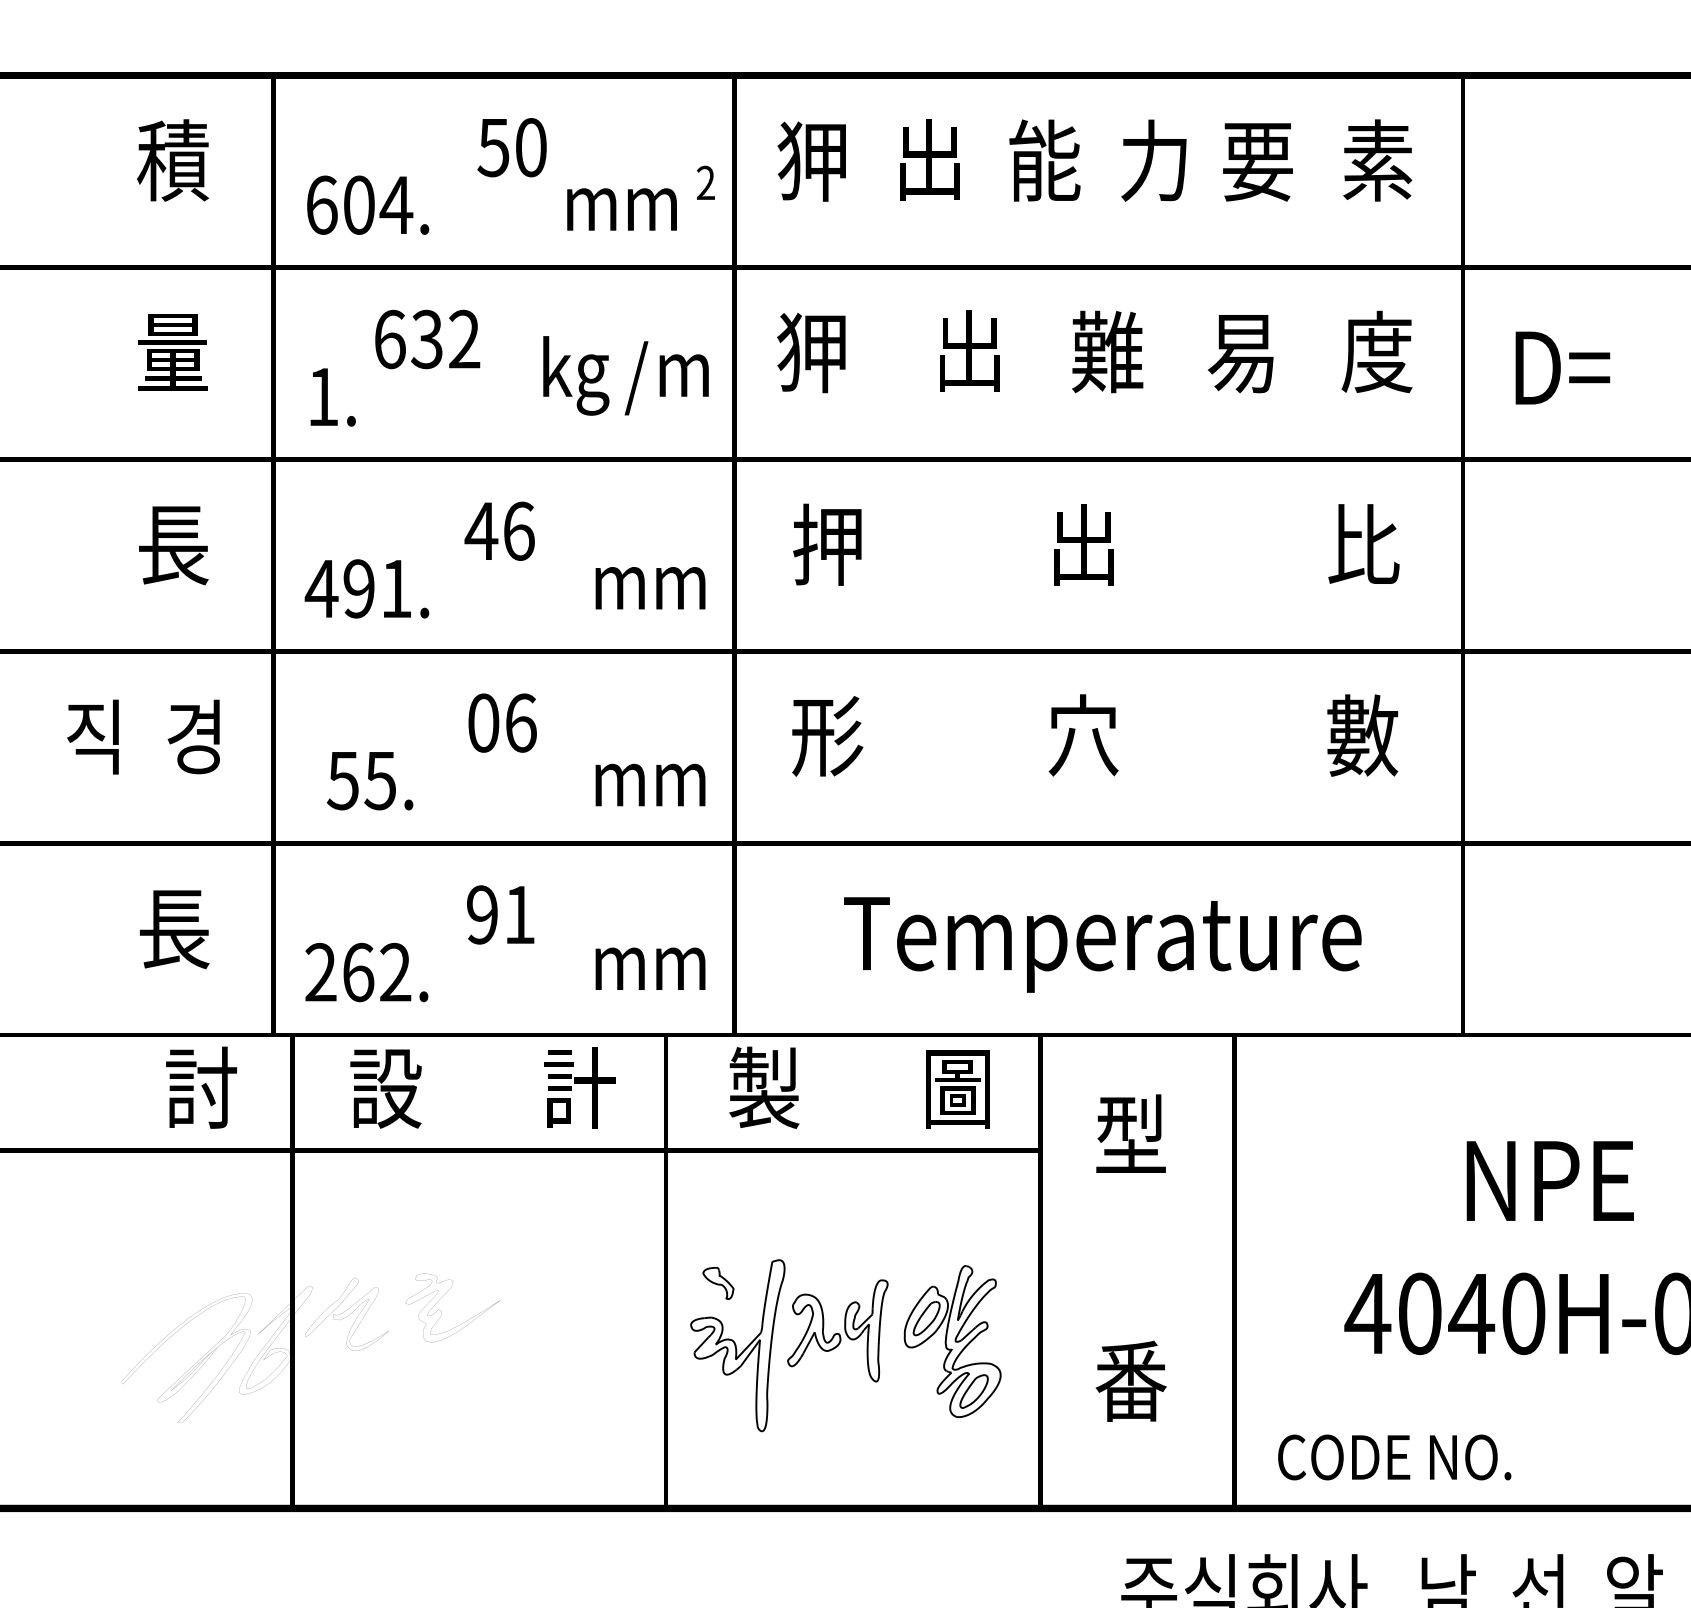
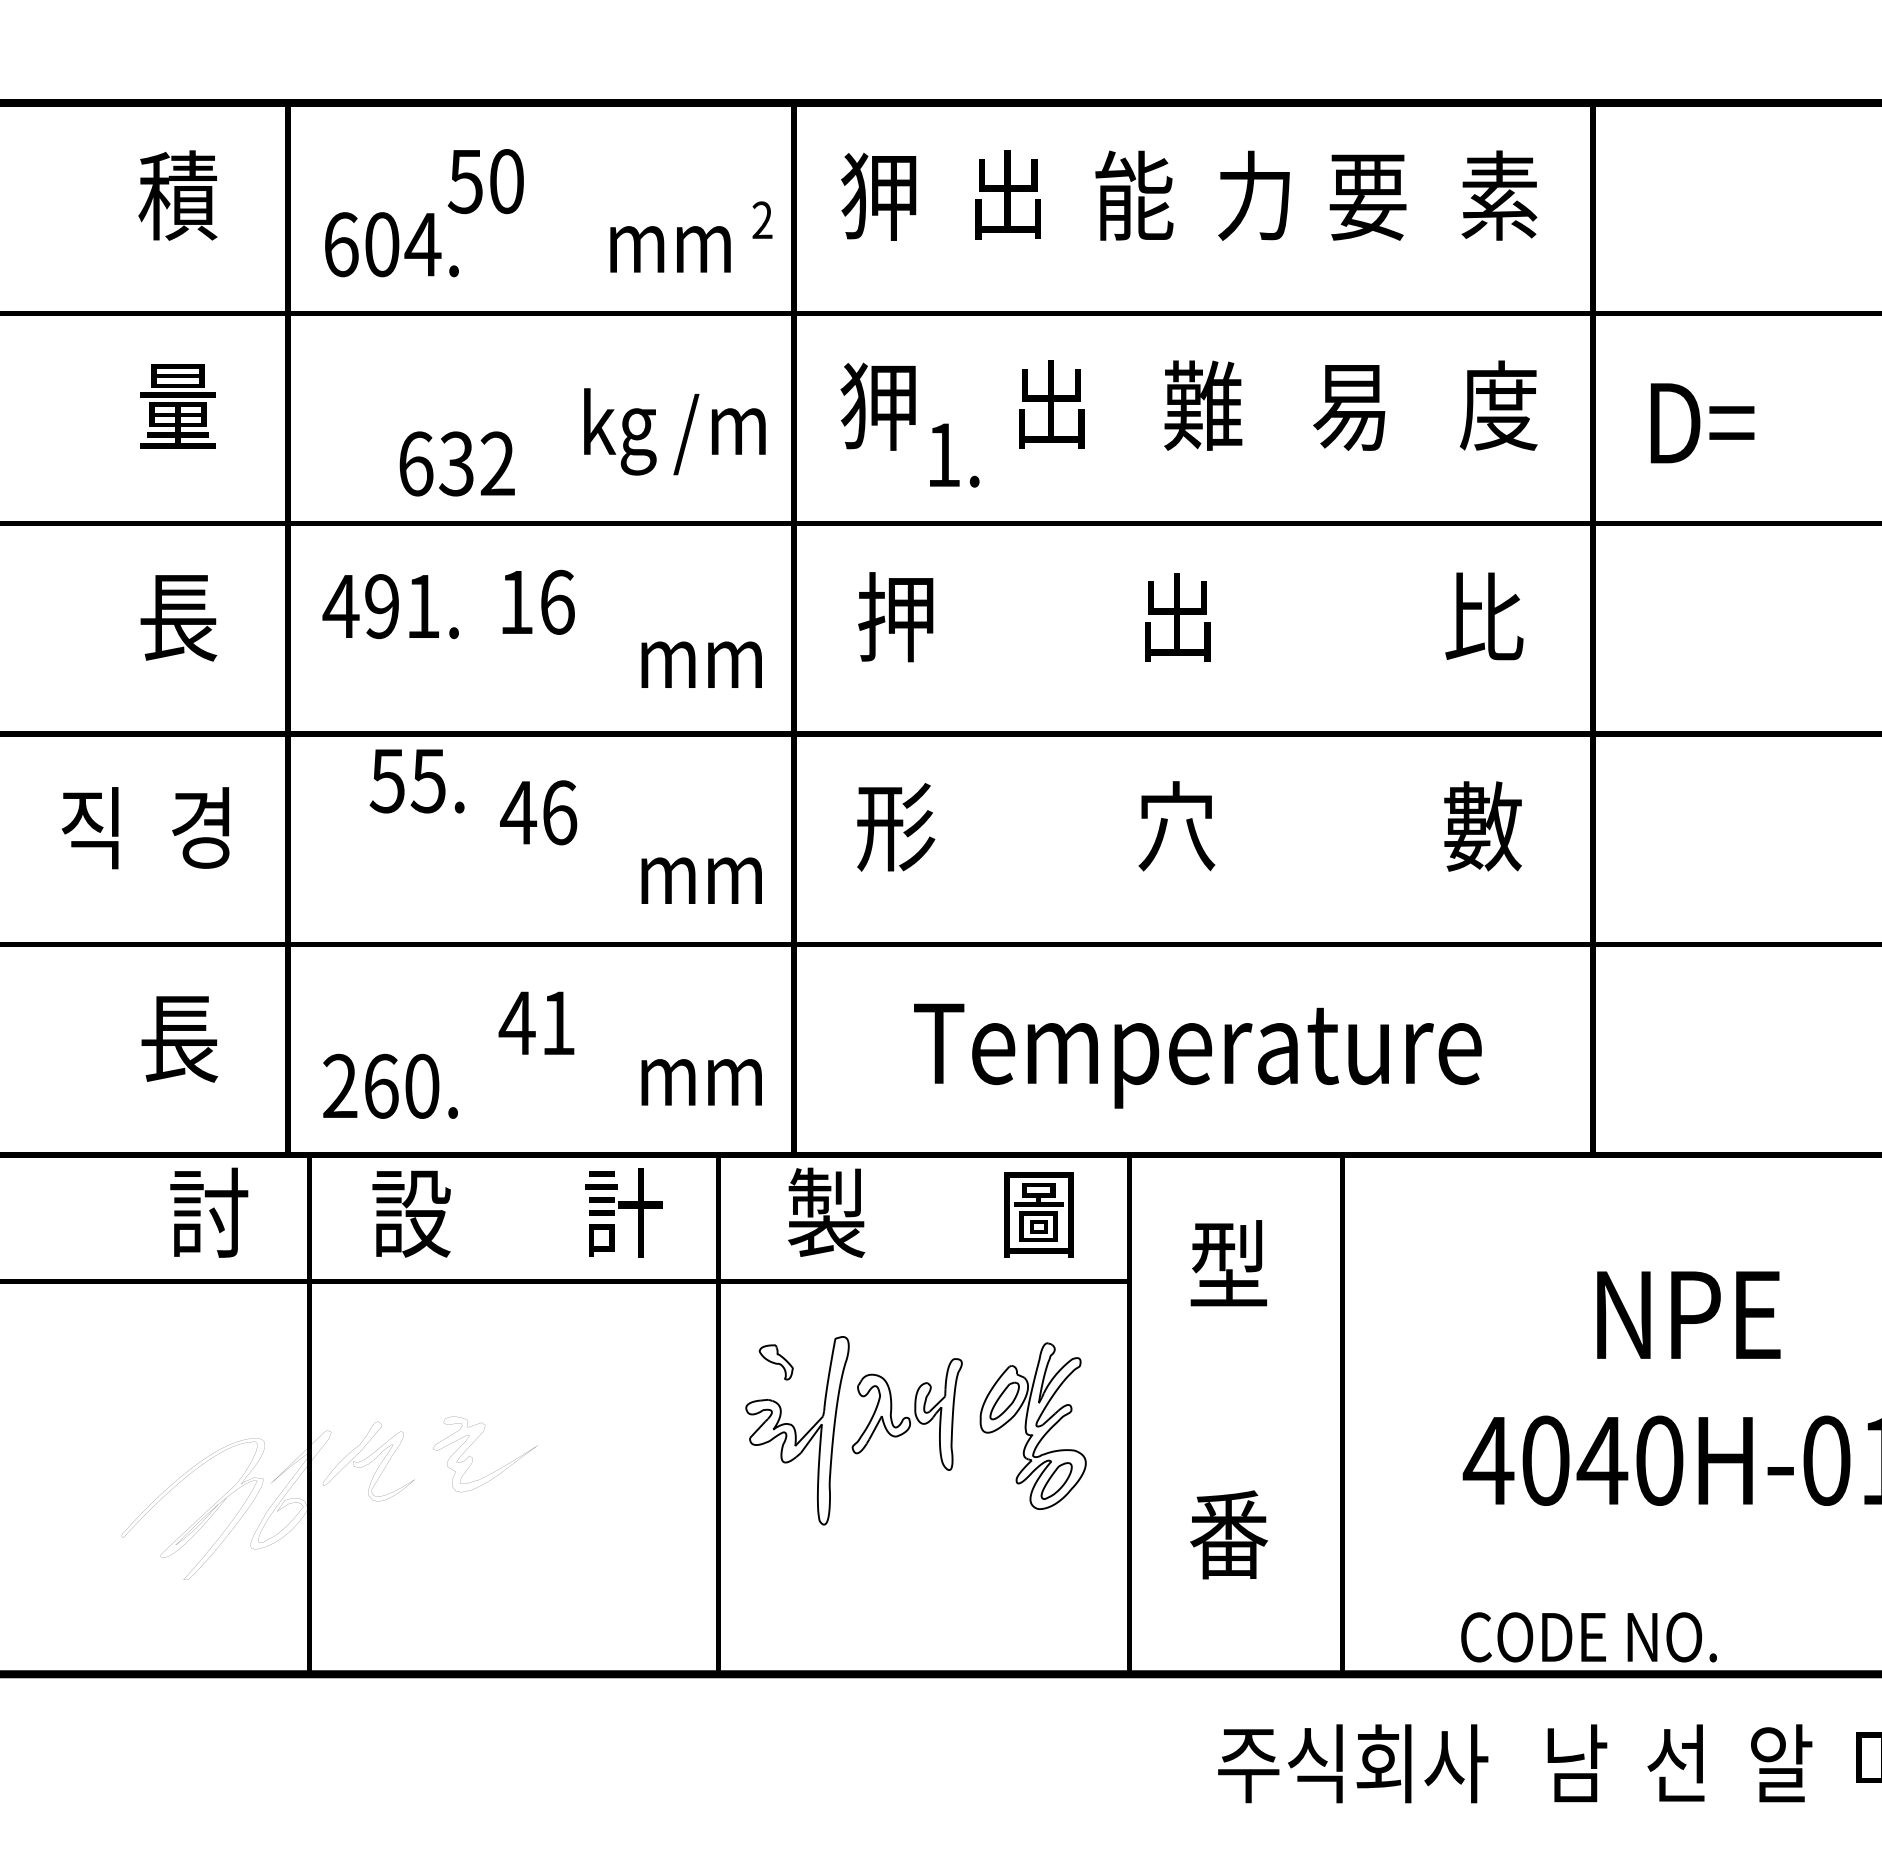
text: (511, 147) -> (485, 181), moved
text: (426, 339) -> (456, 463), moved
text: (333, 397) -> (954, 455), moved
text: (480, 531) -> (515, 602), 46 -> 16
text: (366, 588) -> (390, 606), moved
text: (483, 722) -> (518, 812), 06 -> 46
text: (369, 781) -> (416, 781), moved
text: (481, 914) -> (516, 1022), 91 -> 41
text: (395, 971) -> (422, 1085), 262. -> 260.
part: (845, 1345) -> (915, 1430), moved
text: (1394, 1457) -> (1588, 1637), moved

